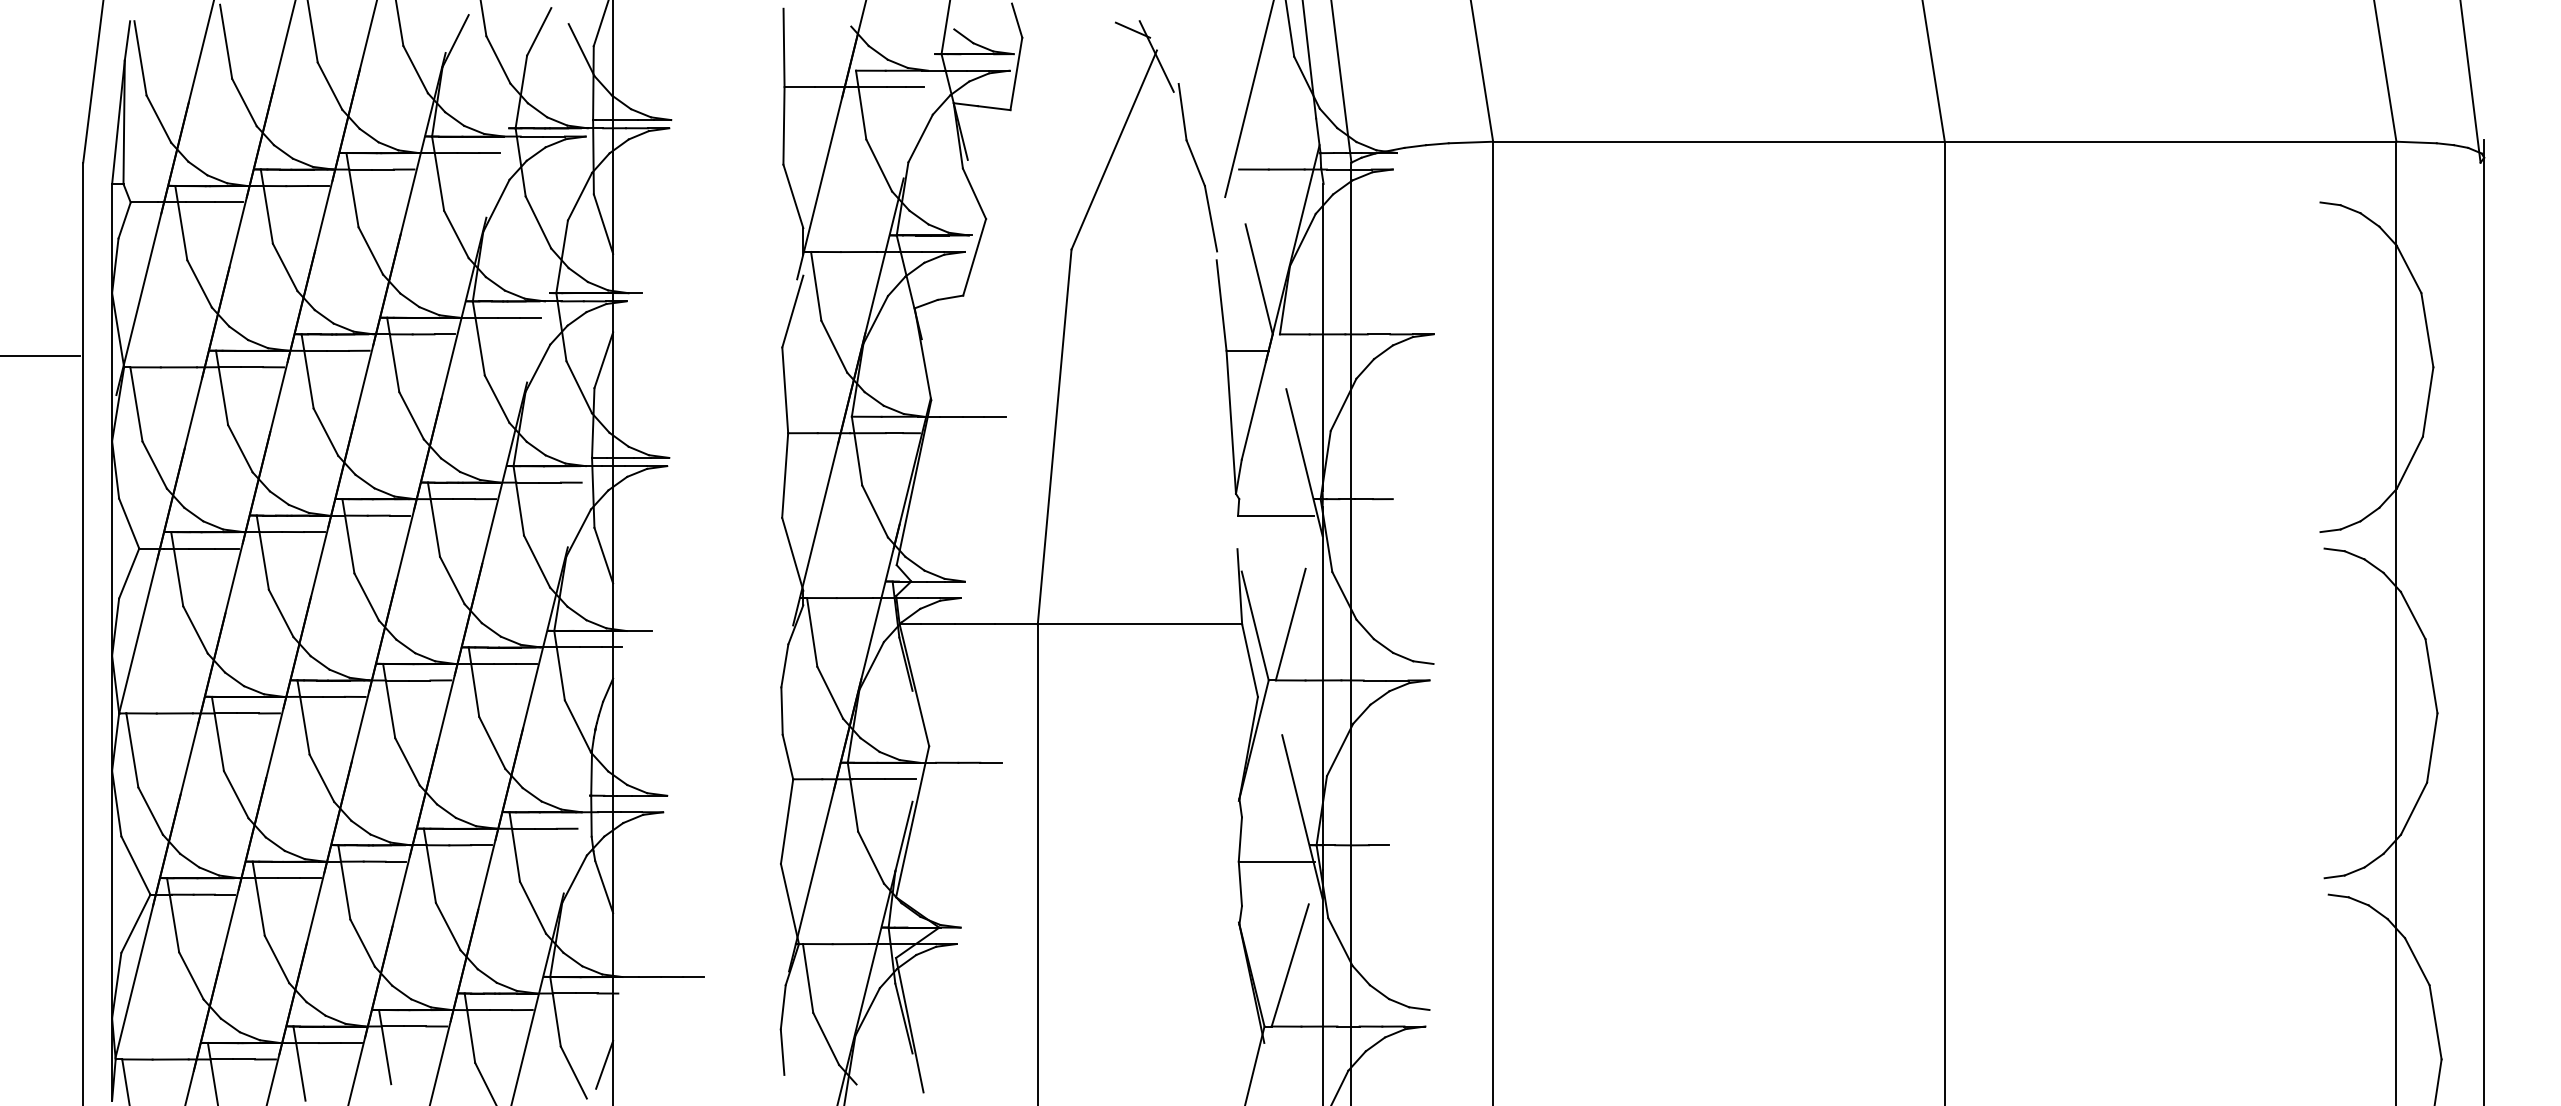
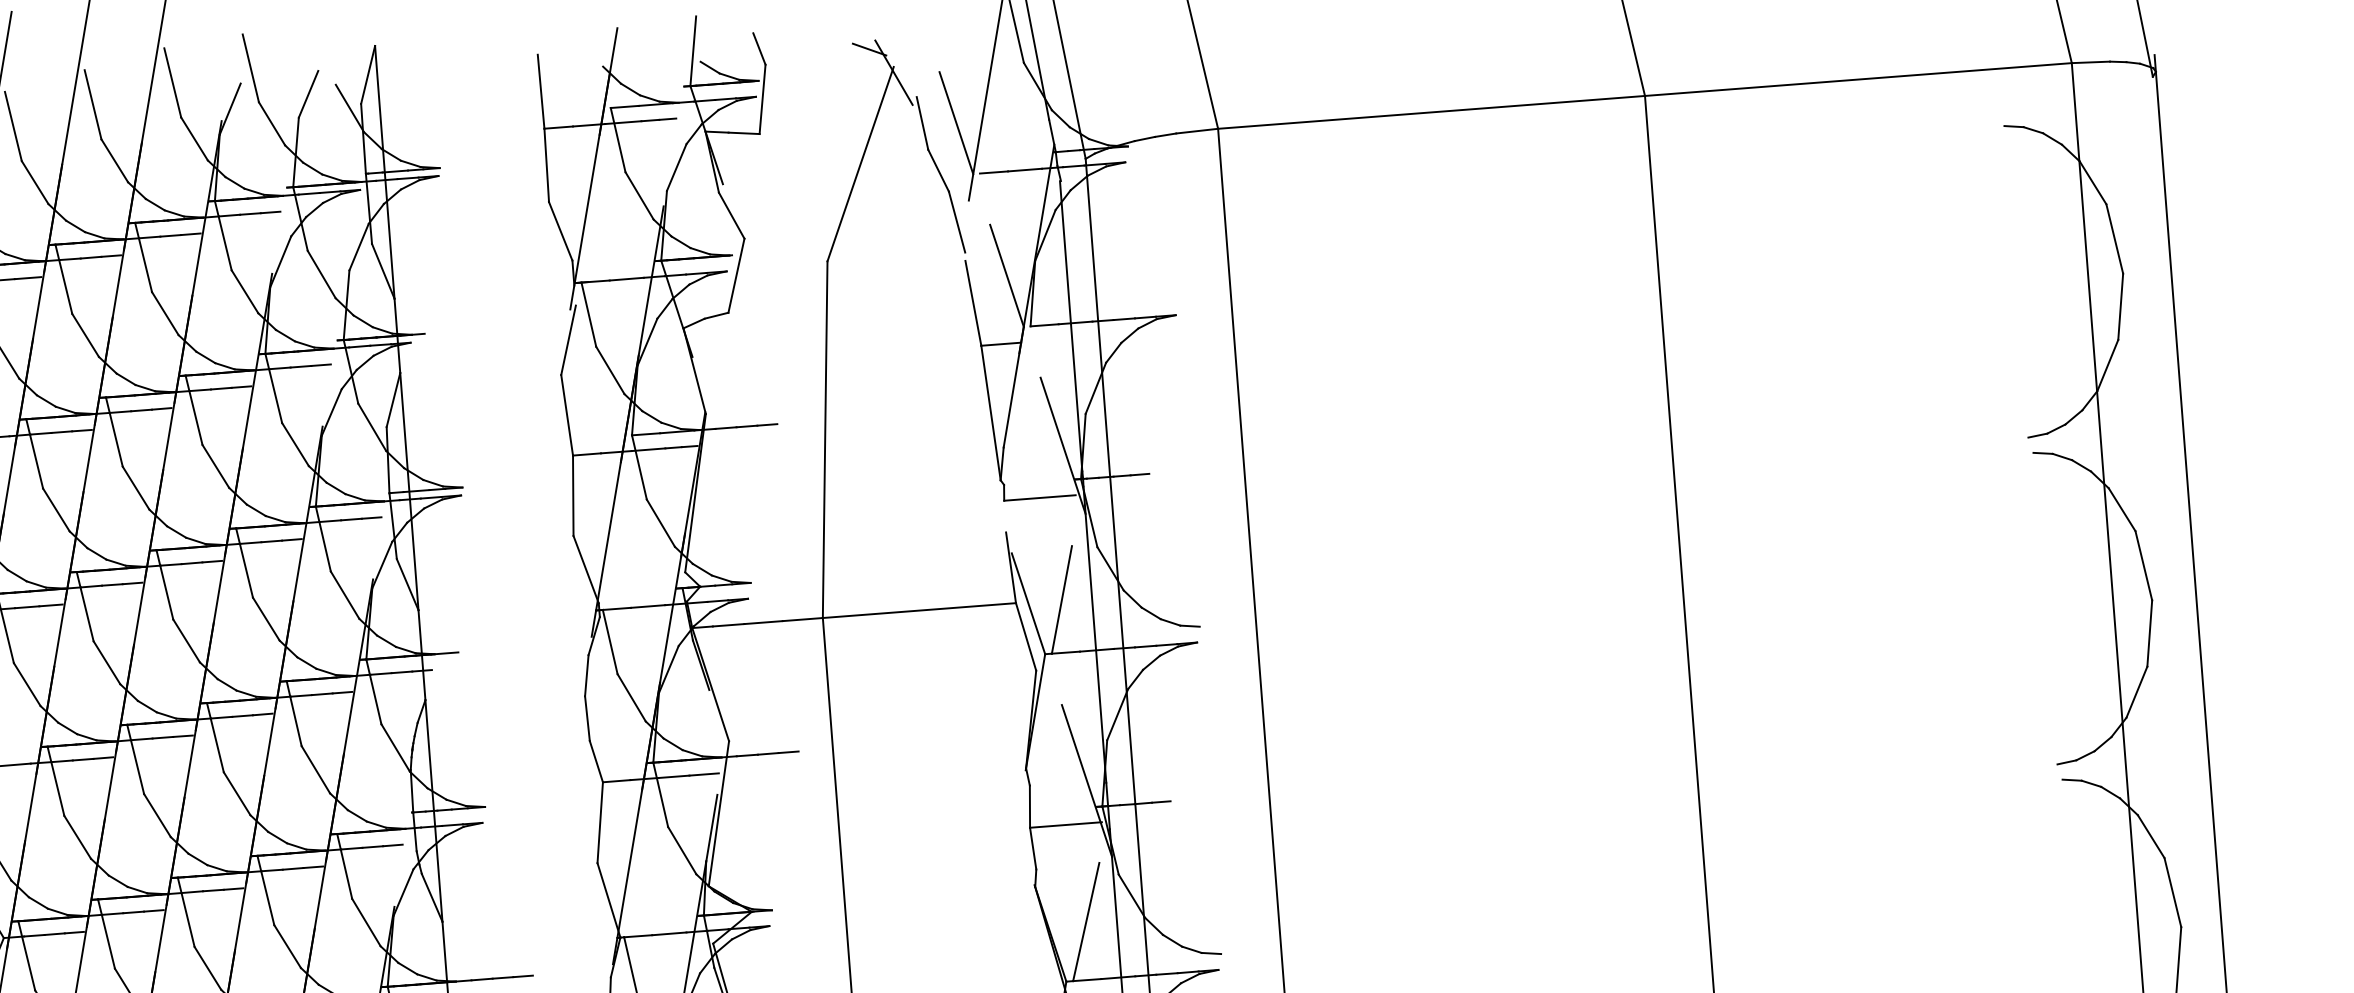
line: (1217, 114) -> (955, 123), added

